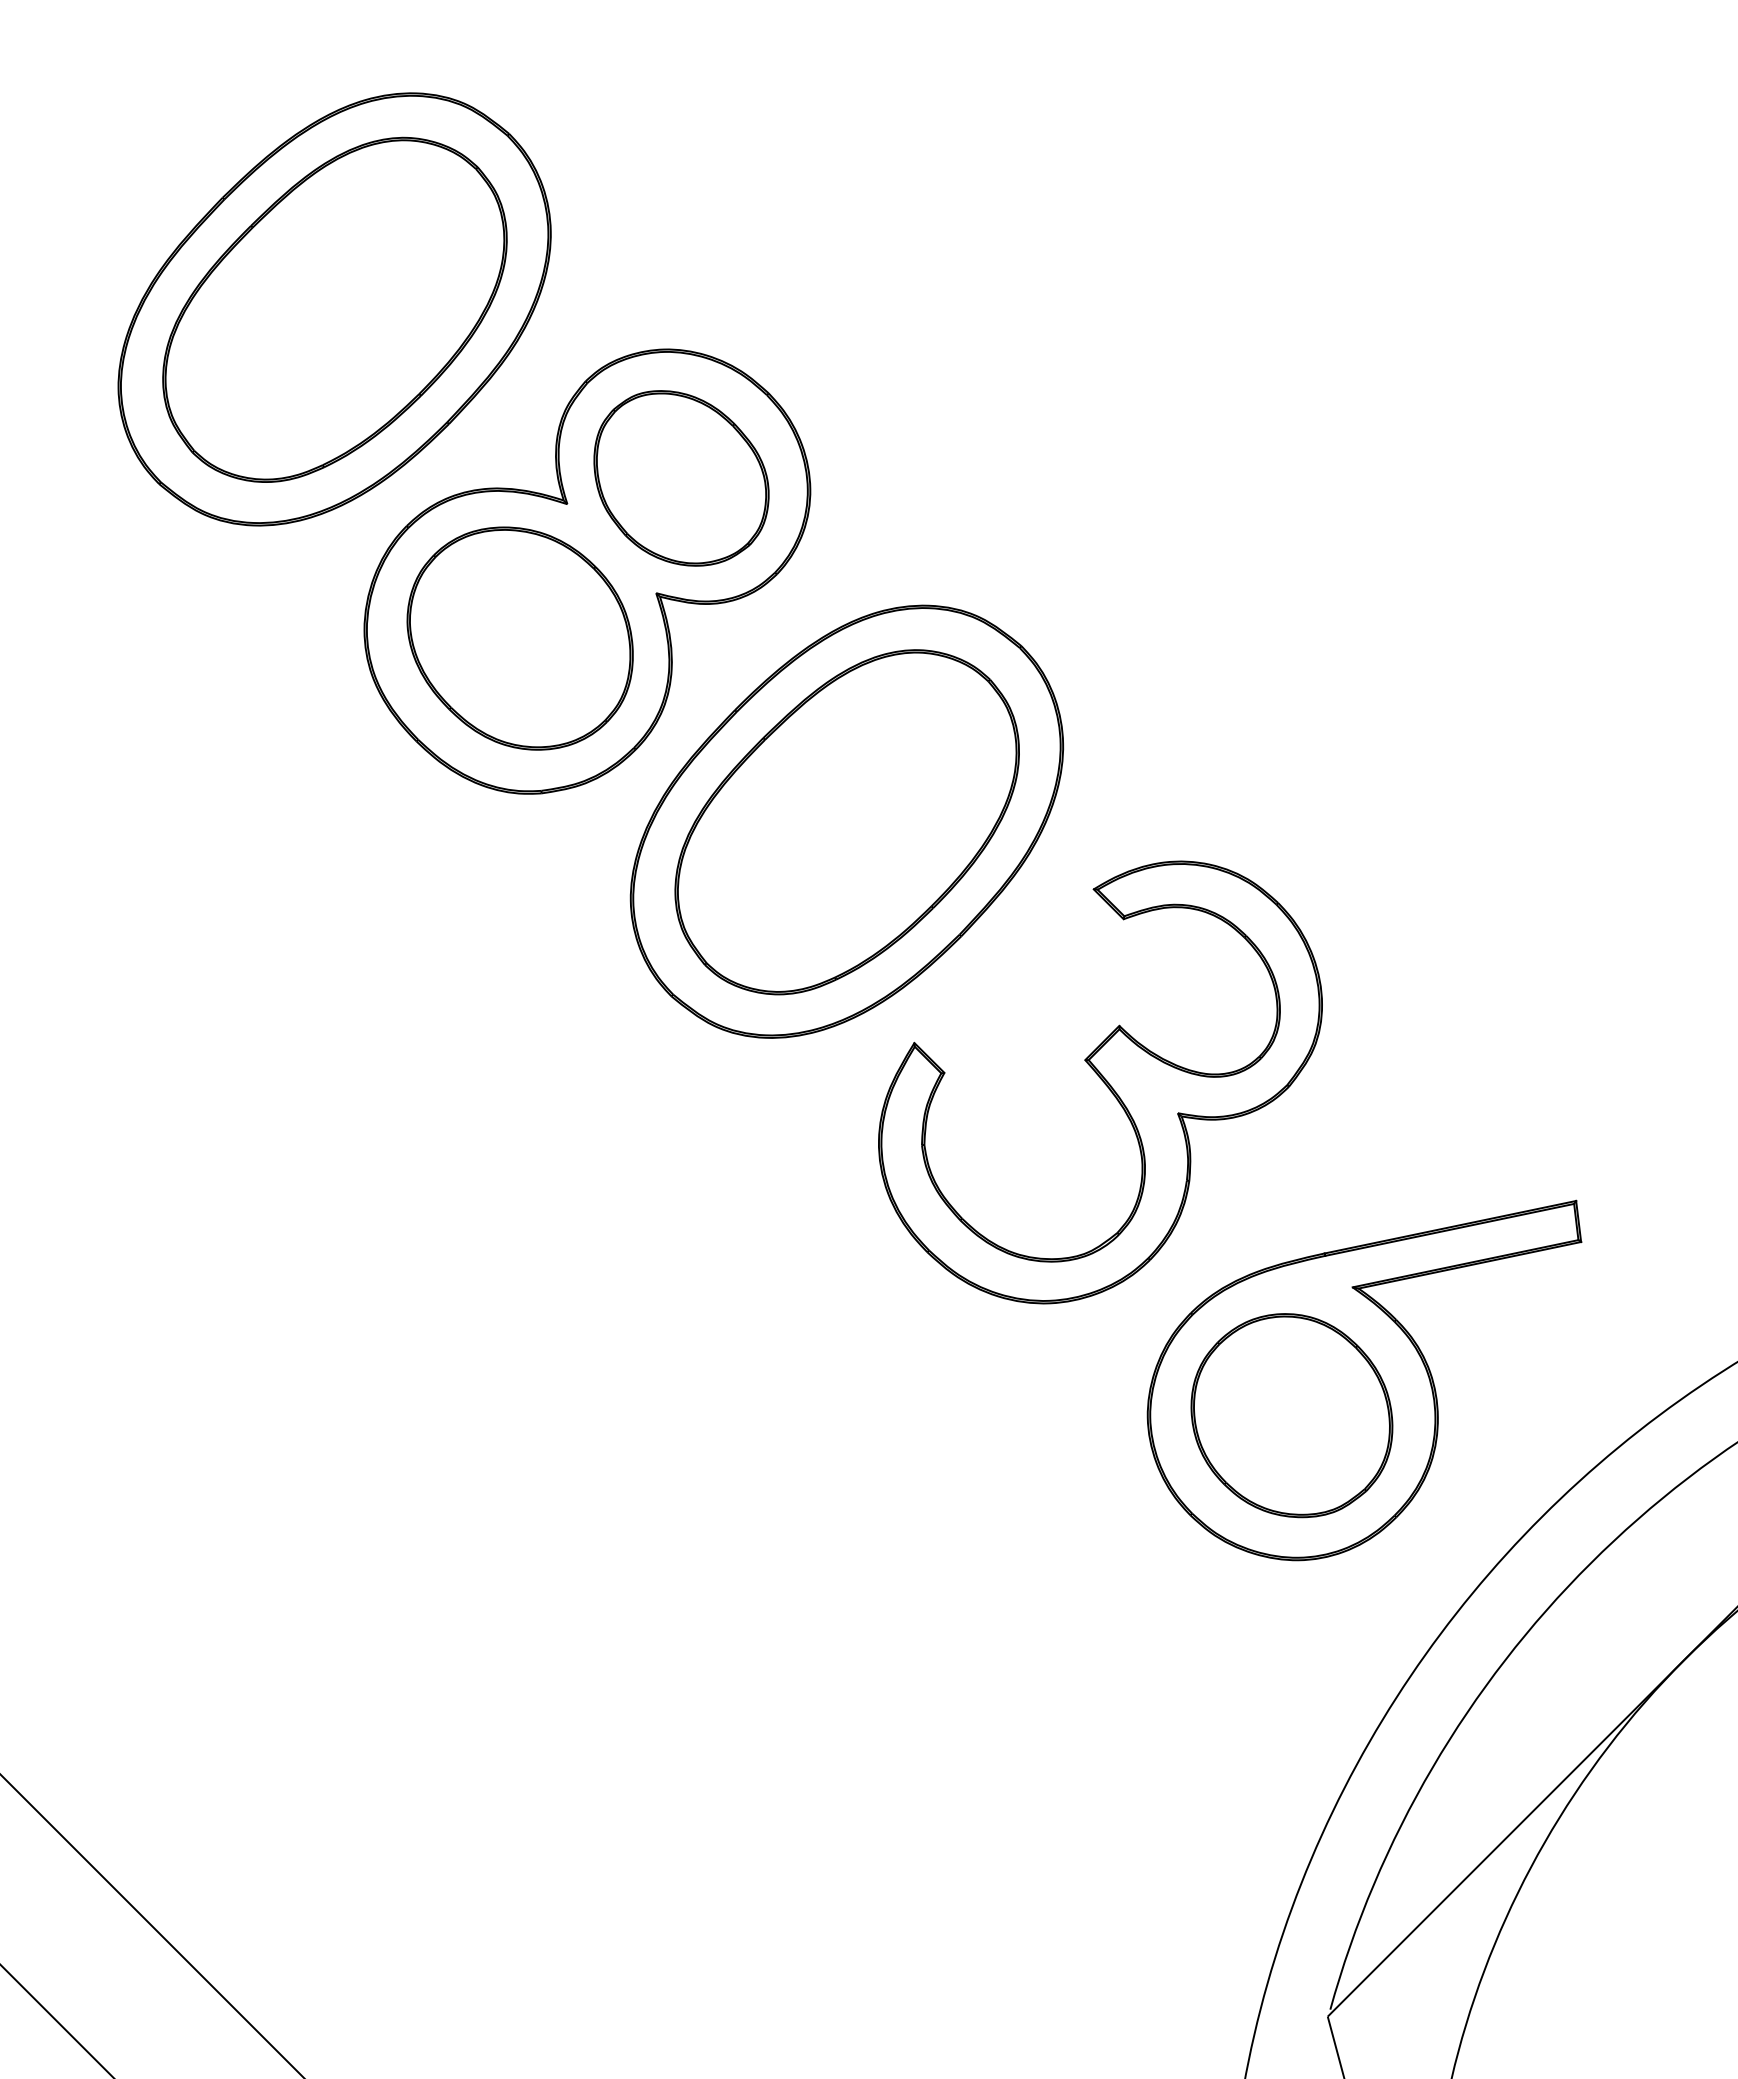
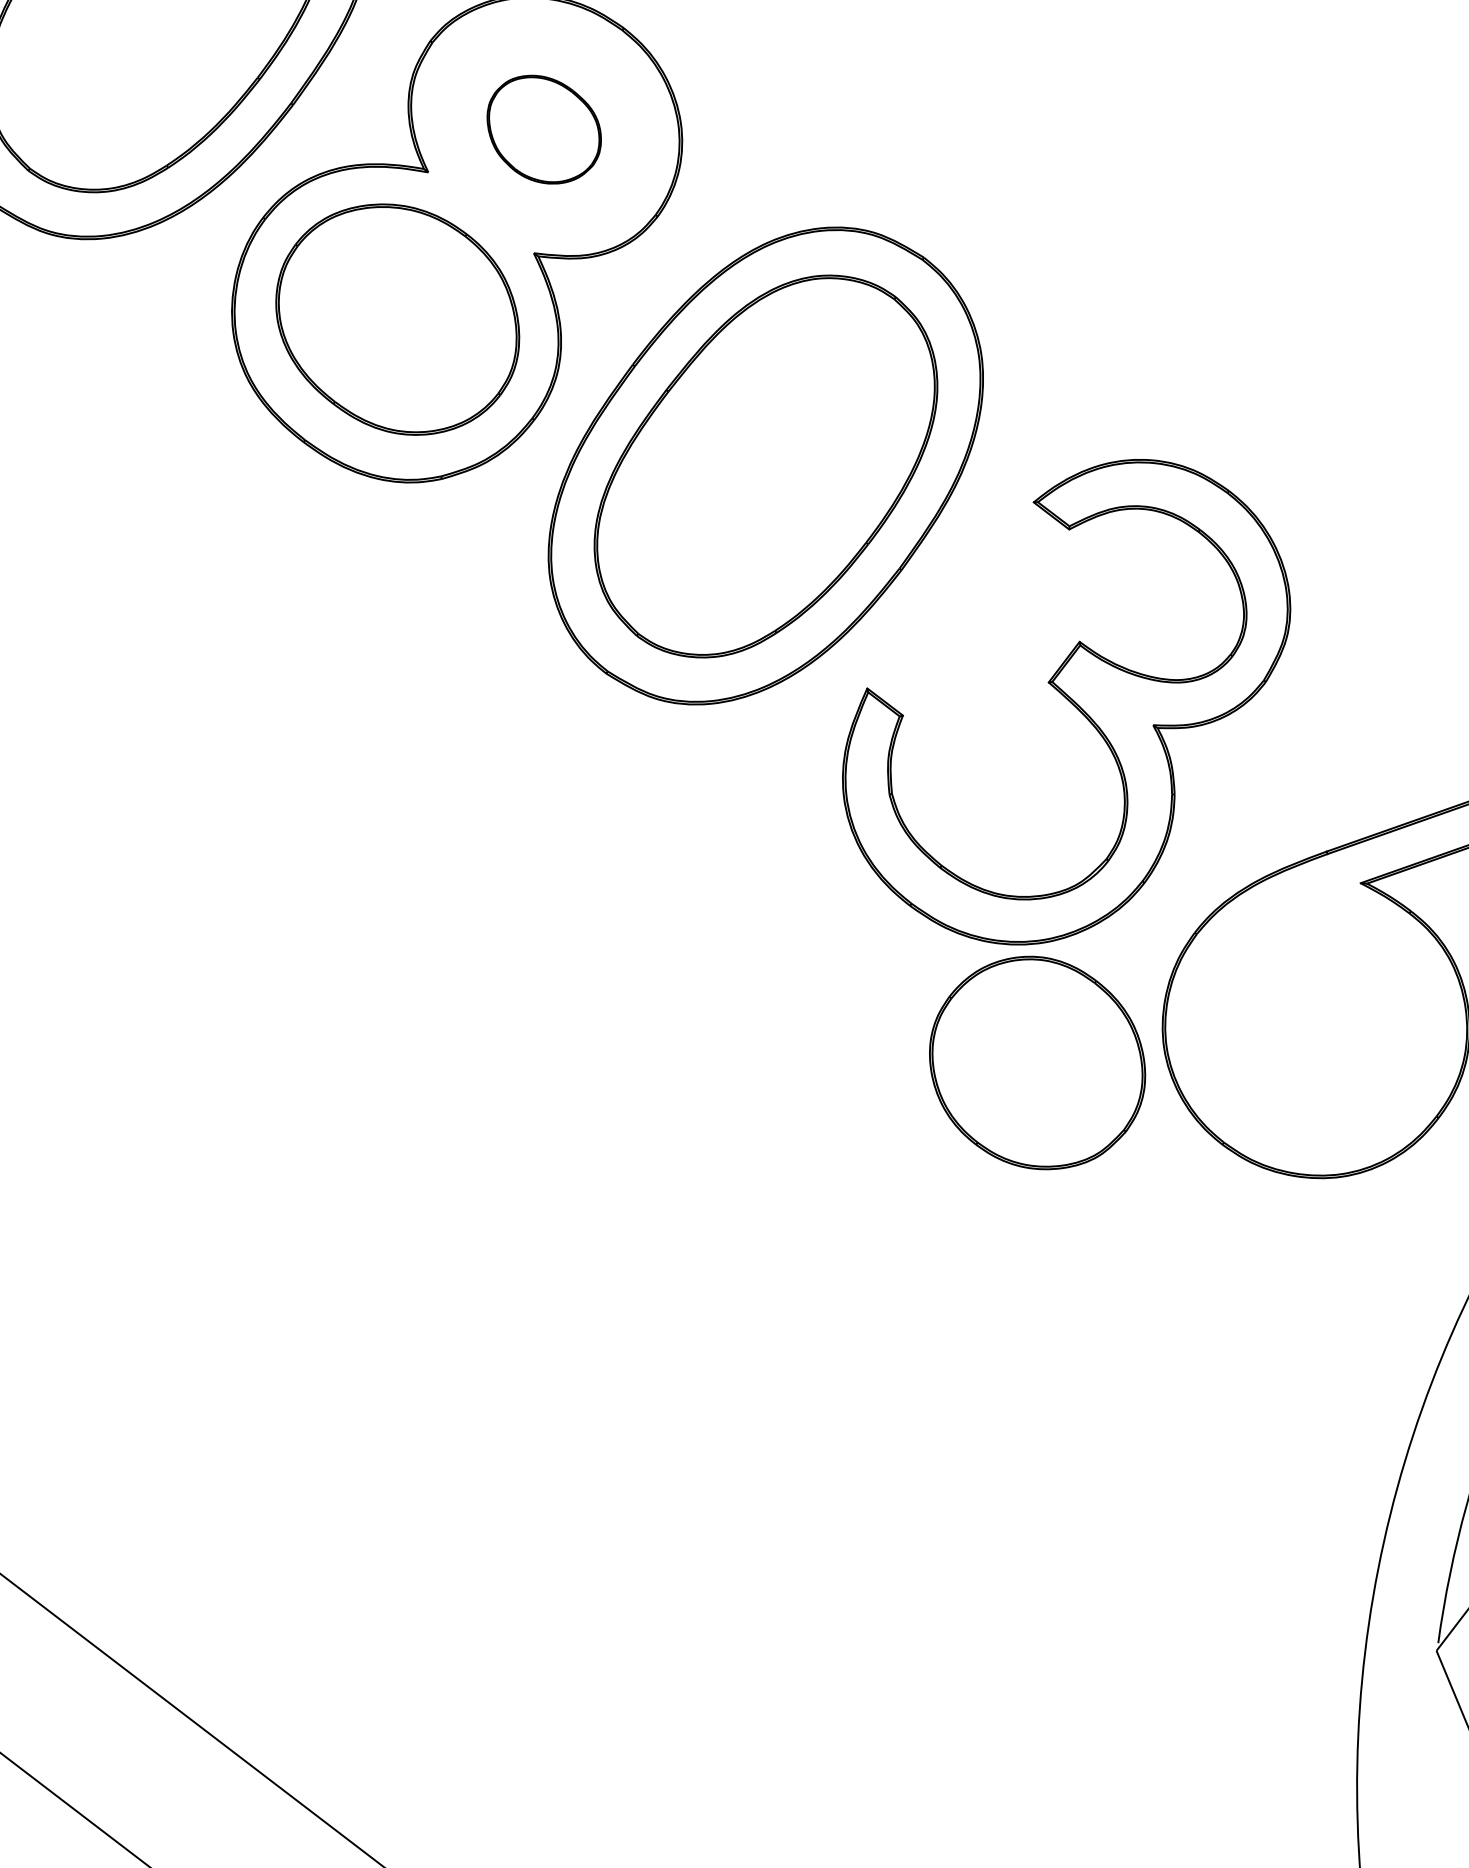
part: (681, 478) -> (544, 129), size x0.6
part: (1291, 1415) -> (1036, 1063), moved

